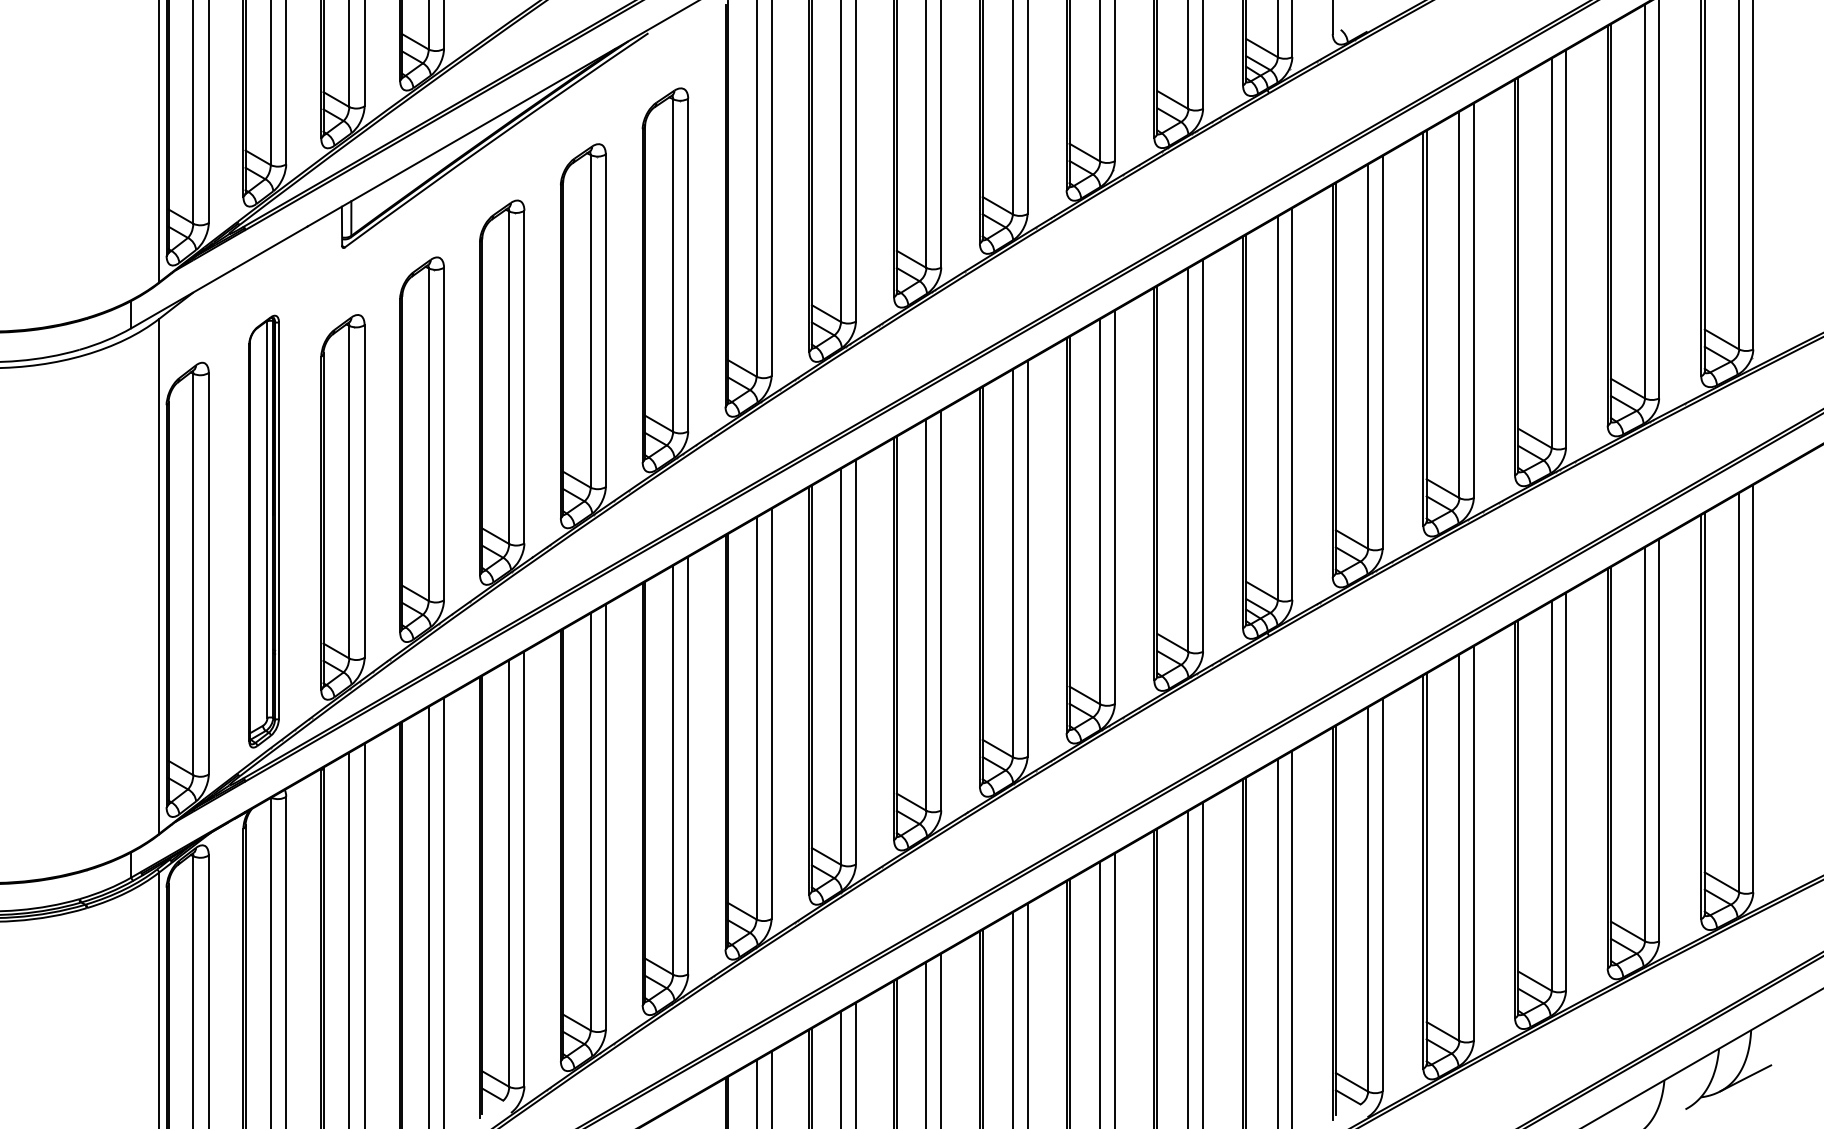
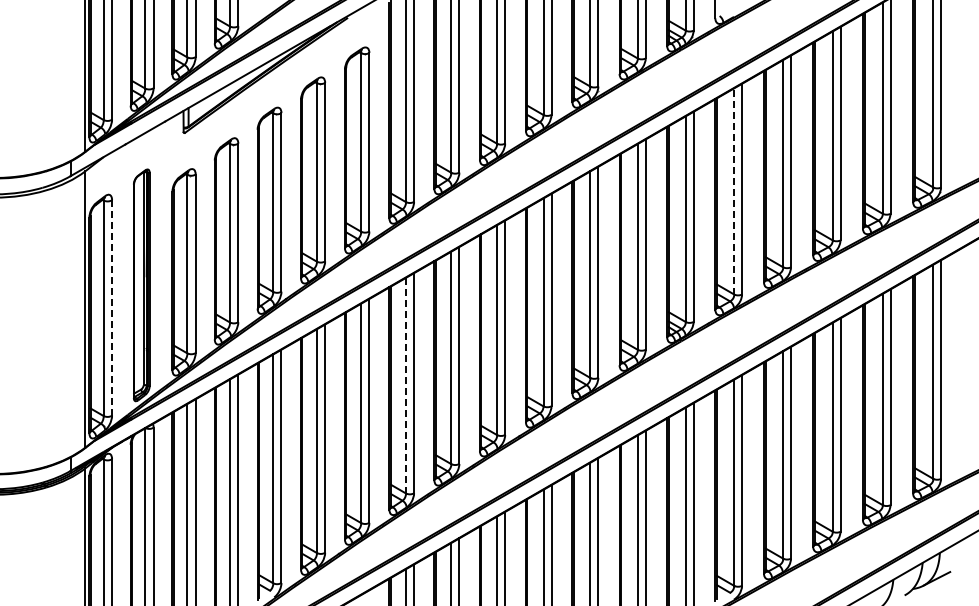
line: (1368, 354) -> (734, 190), solid -> dashed
line: (209, 572) -> (112, 307), solid -> dashed
line: (757, 718) -> (406, 385), solid -> dashed

